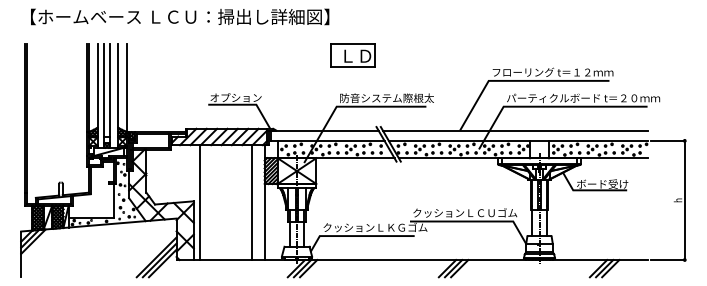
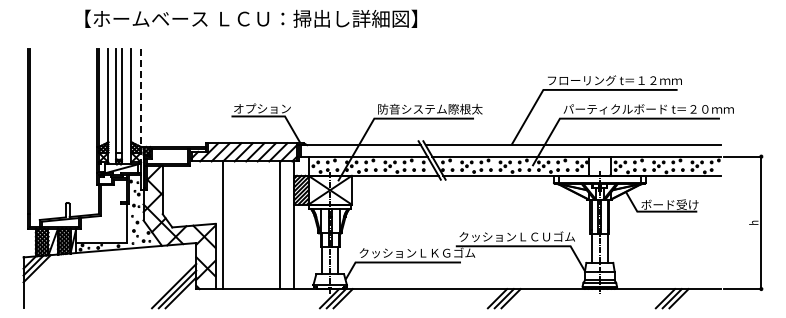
text: (180, 16) -> (251, 18), moved
part: (353, 55) -> (392, 61), removed
line: (127, 94) -> (141, 105), solid -> dashed

